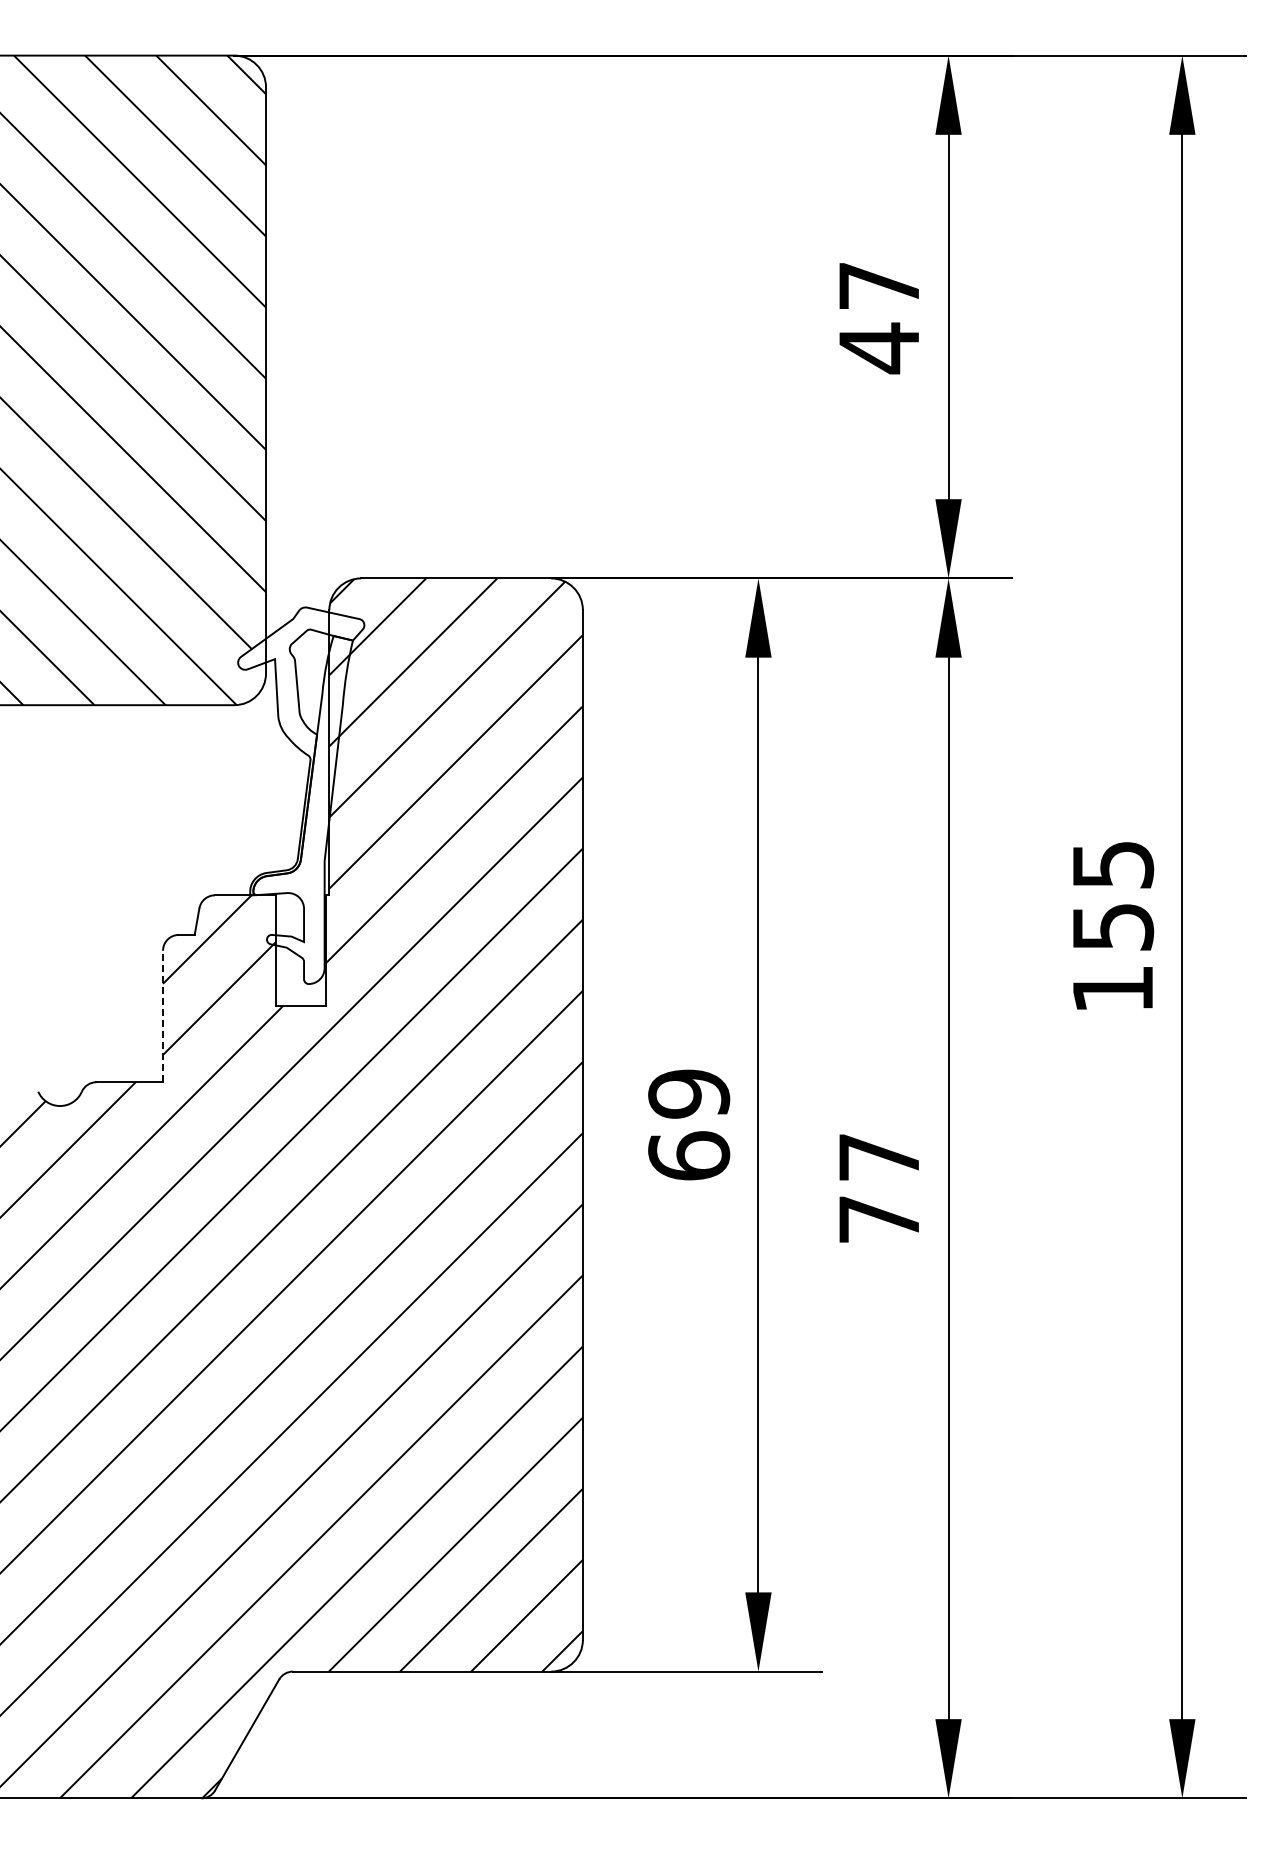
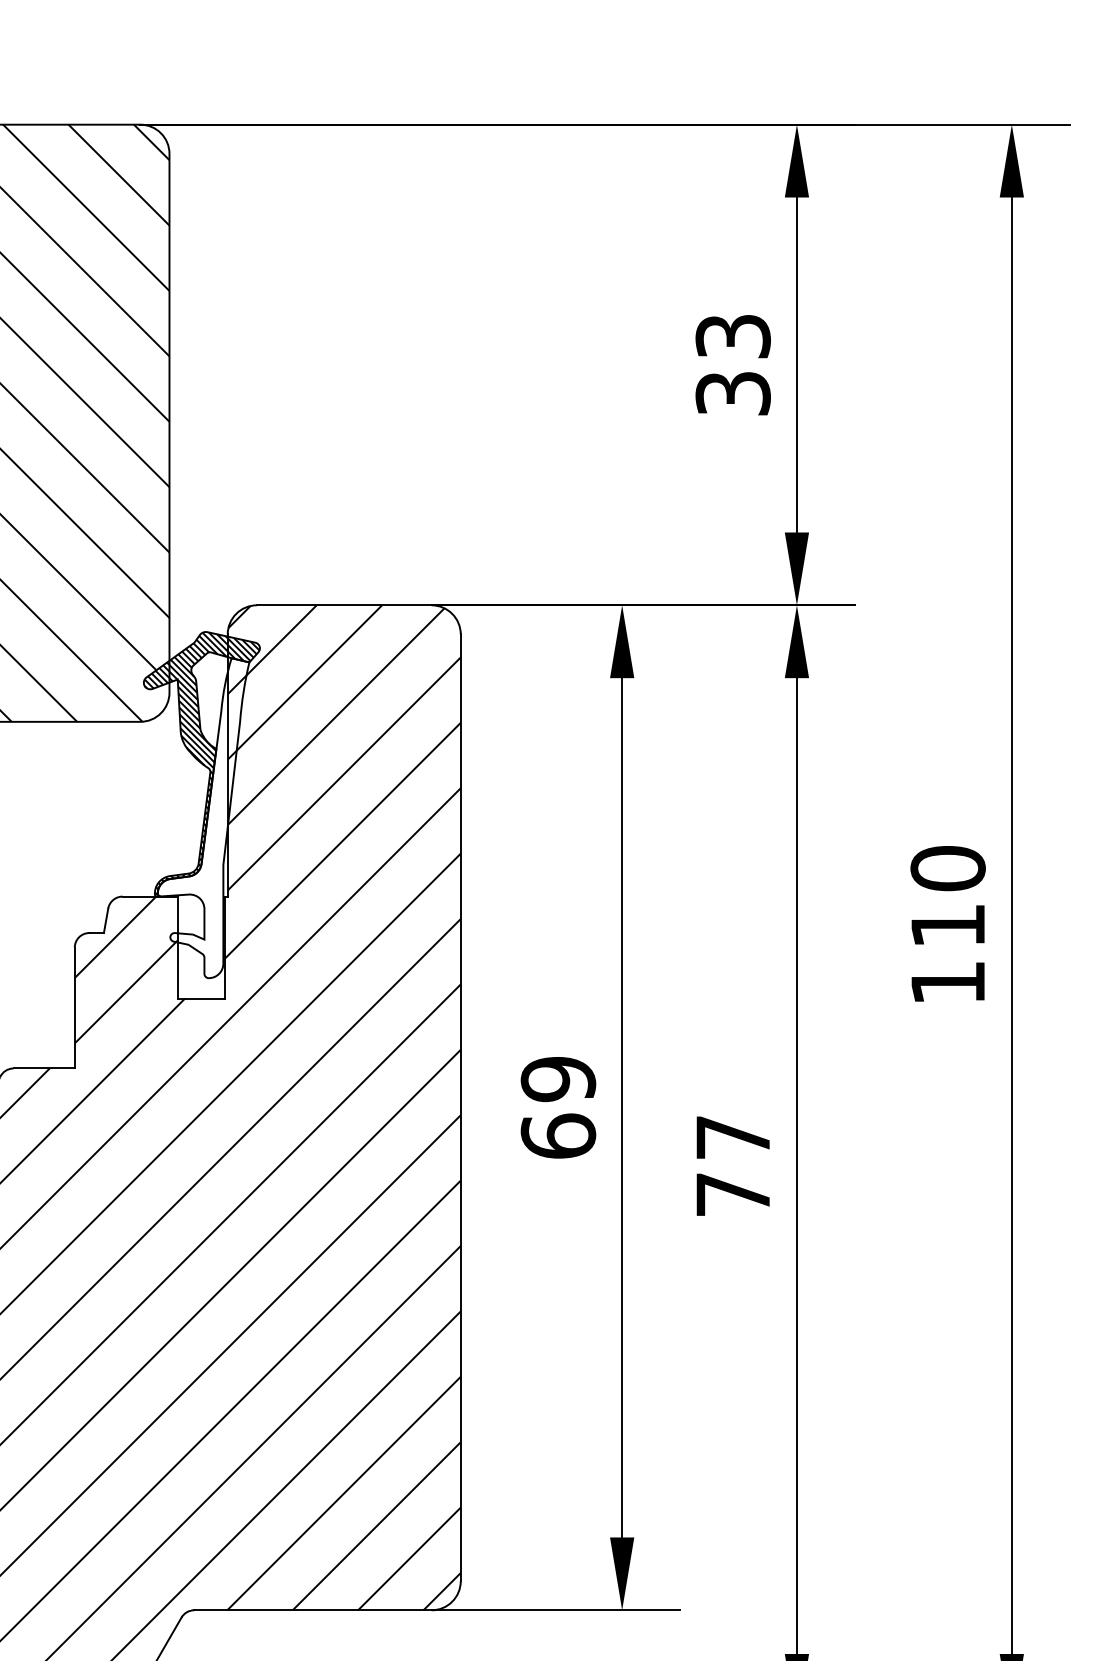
text: (879, 318) -> (733, 366), 47 -> 33
hatch: (301, 751) -> (202, 764), added
text: (1113, 895) -> (948, 896), 155 -> 110
line: (163, 1016) -> (75, 1008), dashed -> solid

